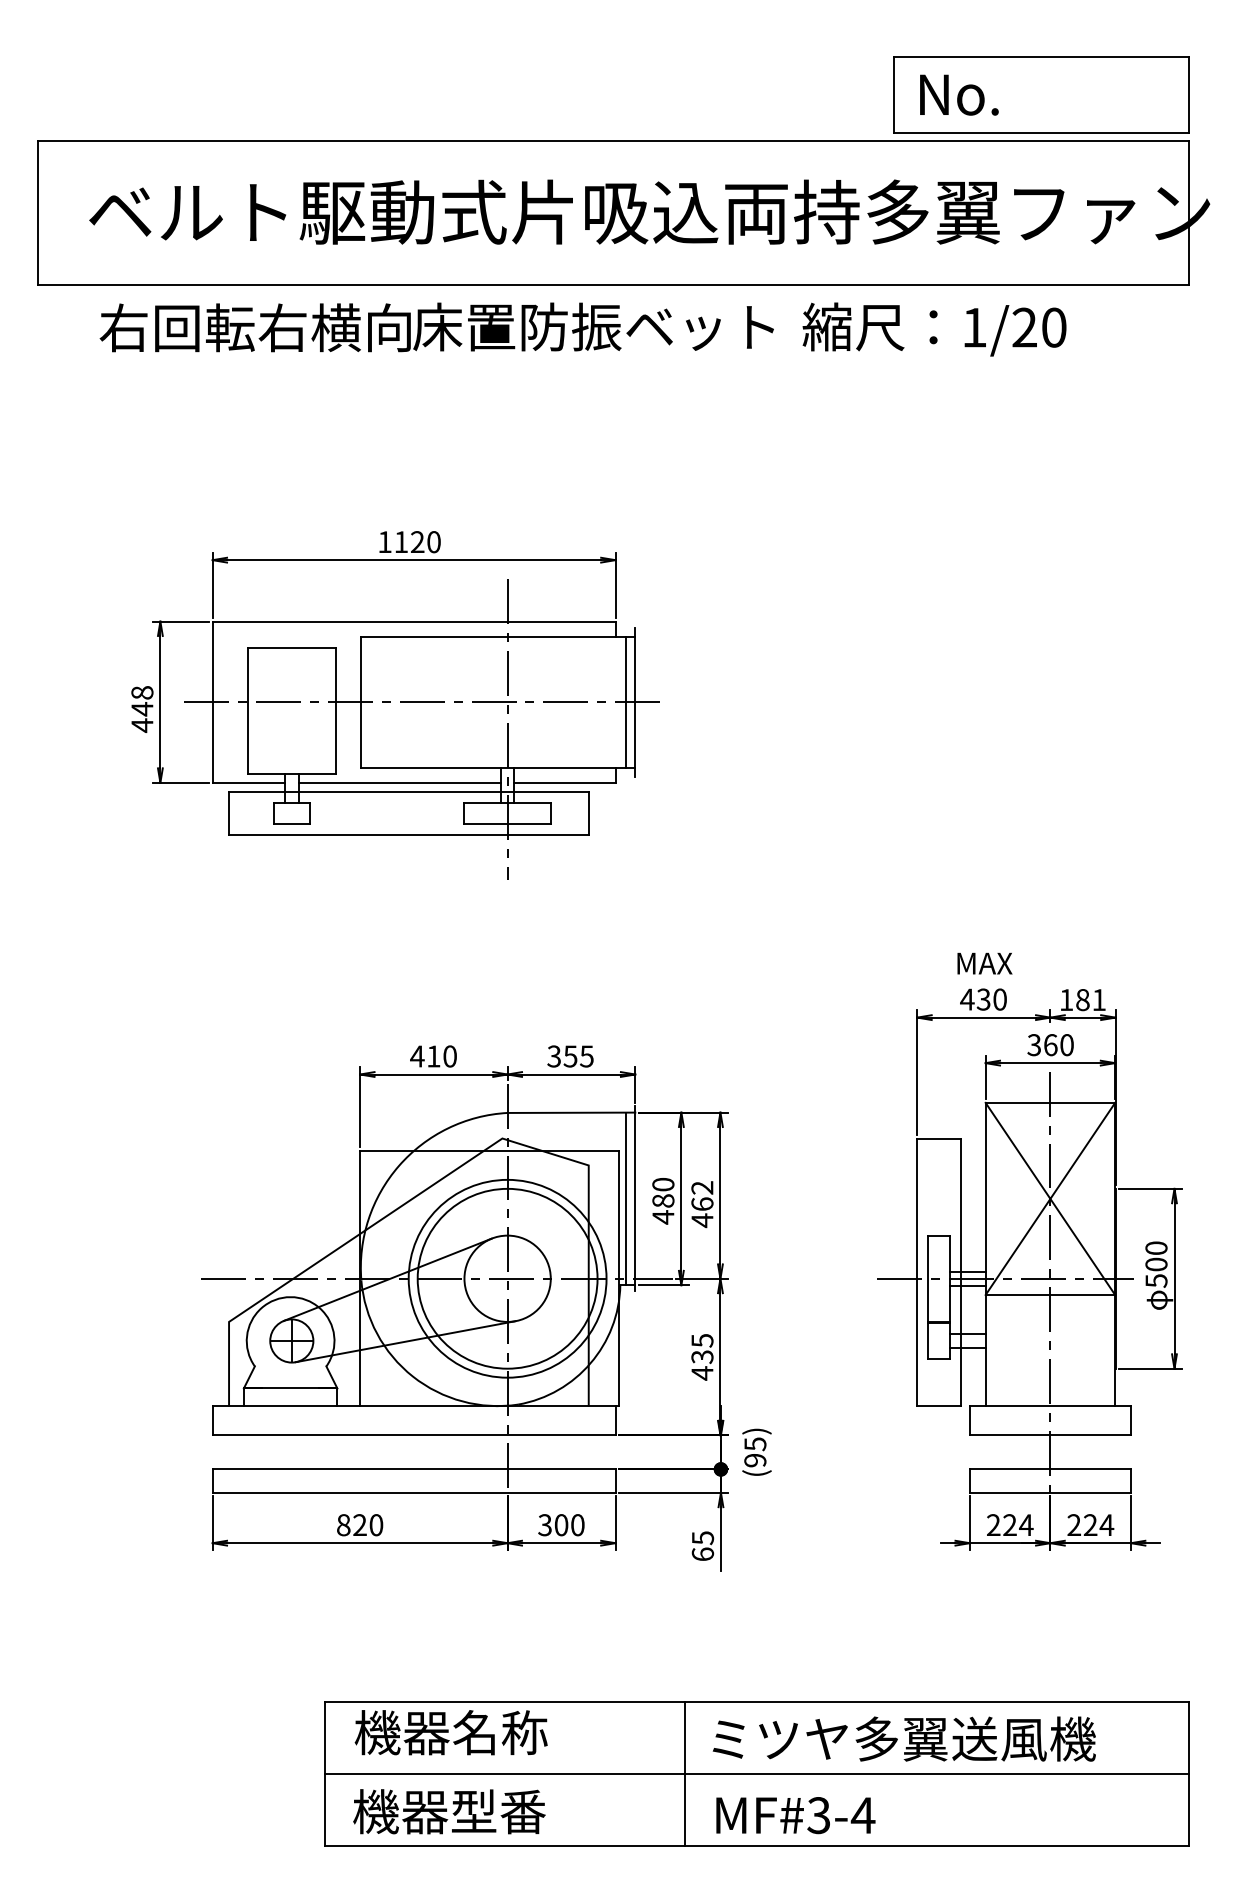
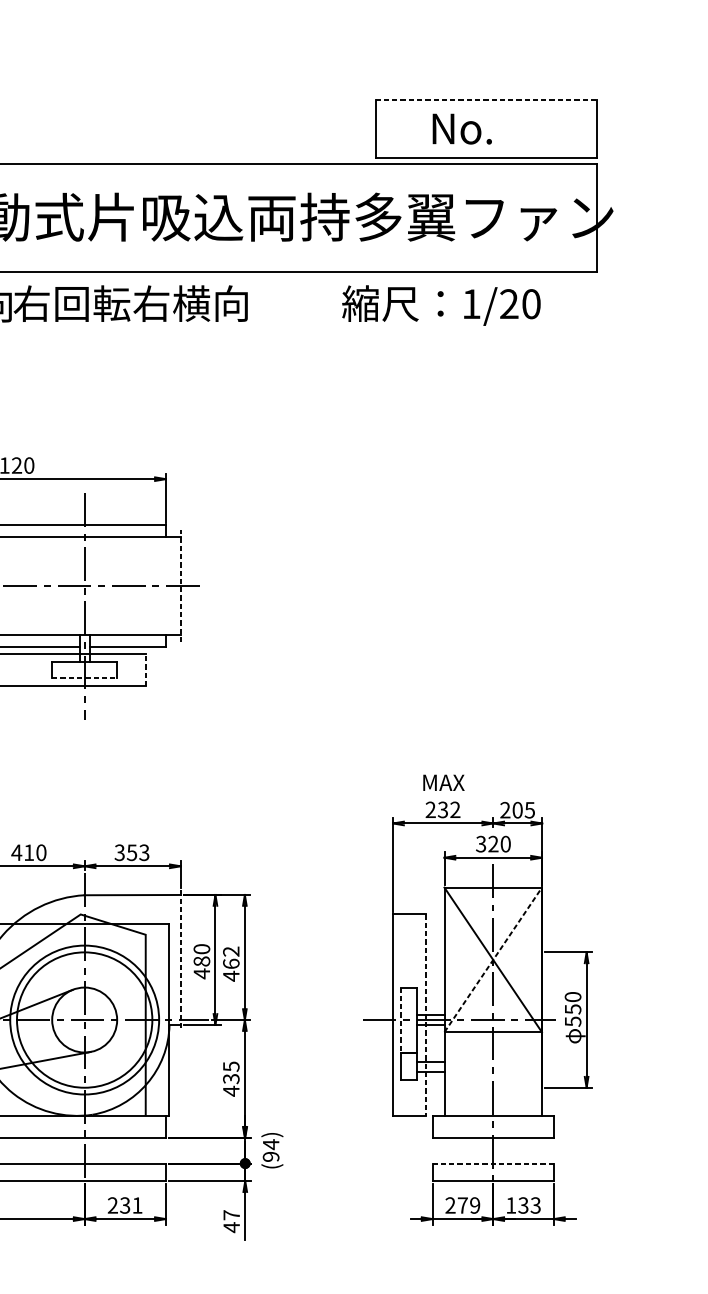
line: (1041, 57) -> (486, 100), solid -> dashed
text: (959, 94) -> (462, 128), moved
text: (593, 326) -> (149, 303), 床置防振ベット -> 右回転右横向
text: (934, 329) -> (441, 305), moved
line: (626, 701) -> (174, 585), removed
line: (635, 701) -> (180, 585), solid -> dashed
line: (588, 813) -> (145, 669), solid -> dashed
line: (508, 824) -> (85, 678), solid -> dashed
text: (983, 999) -> (442, 809), 430 -> 232
text: (1082, 1000) -> (517, 810), 181 -> 205
text: (1050, 1045) -> (493, 844), 360 -> 320
text: (586, 1055) -> (144, 851), 355 -> 353
line: (626, 1198) -> (174, 959), removed
line: (1050, 1198) -> (493, 959), solid -> dashed
line: (635, 1199) -> (180, 960), solid -> dashed
text: (1156, 1264) -> (573, 1009), 500 -> 550
line: (960, 1272) -> (425, 1015), solid -> dashed
line: (928, 1279) -> (401, 1020), solid -> dashed
text: (755, 1444) -> (271, 1144), (95) -> (94)
line: (1050, 1469) -> (493, 1163), solid -> dashed
text: (561, 1525) -> (125, 1205), 300 -> 231
text: (1018, 1525) -> (469, 1205), 224 -> 279
text: (1090, 1525) -> (523, 1205), 224 -> 133
text: (702, 1546) -> (231, 1221), 65 -> 47

